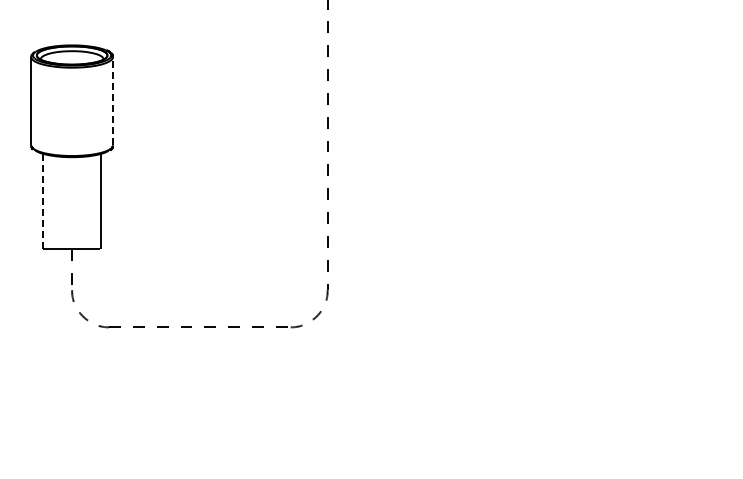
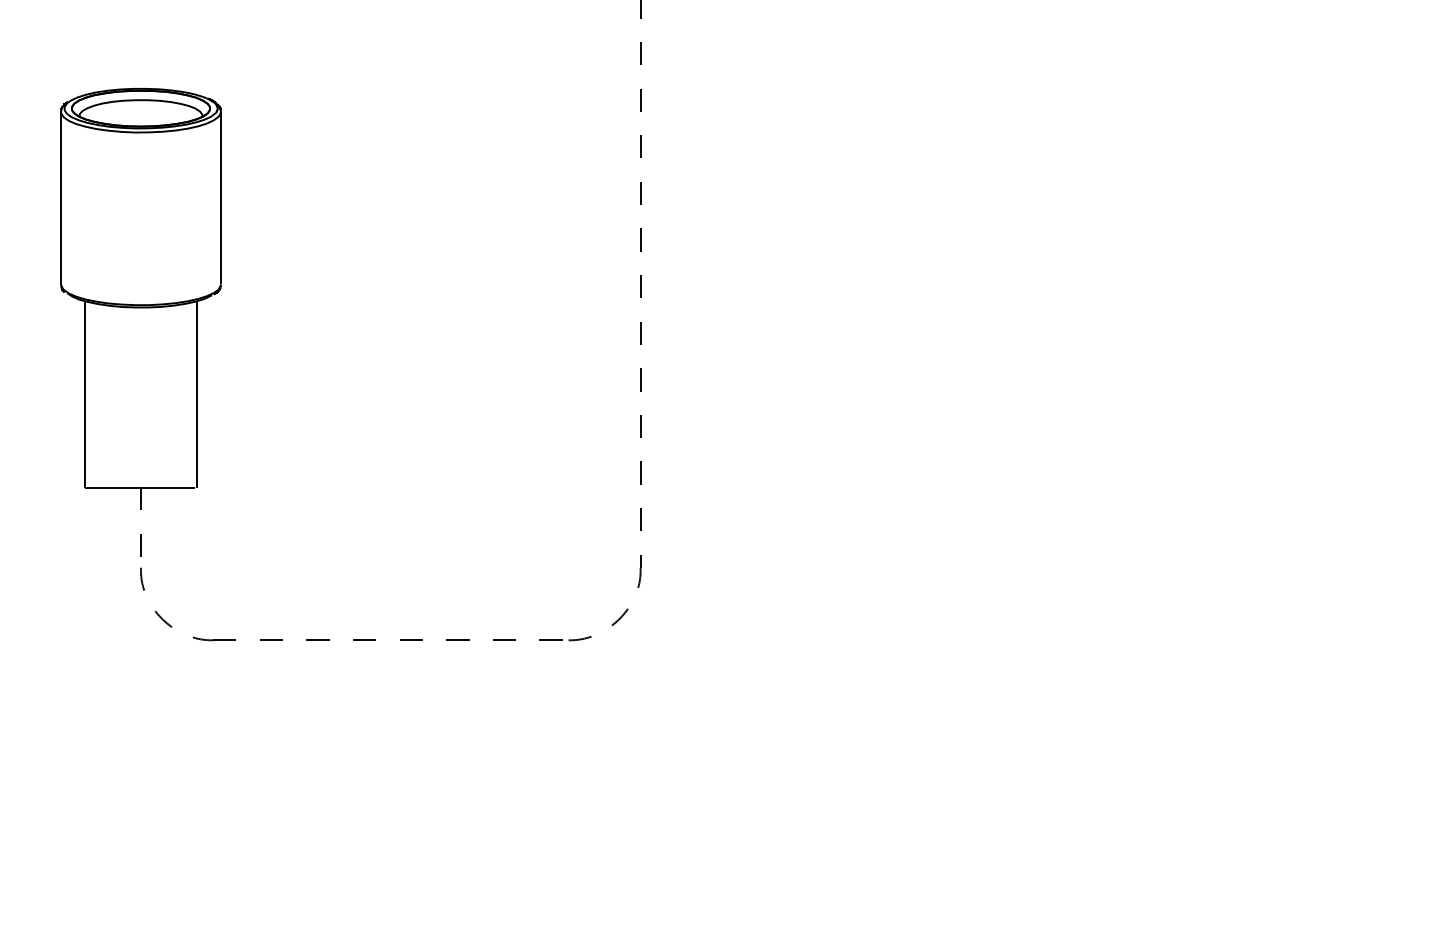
line: (113, 100) -> (221, 196), dashed -> solid
line: (43, 201) -> (84, 394), dashed -> solid

